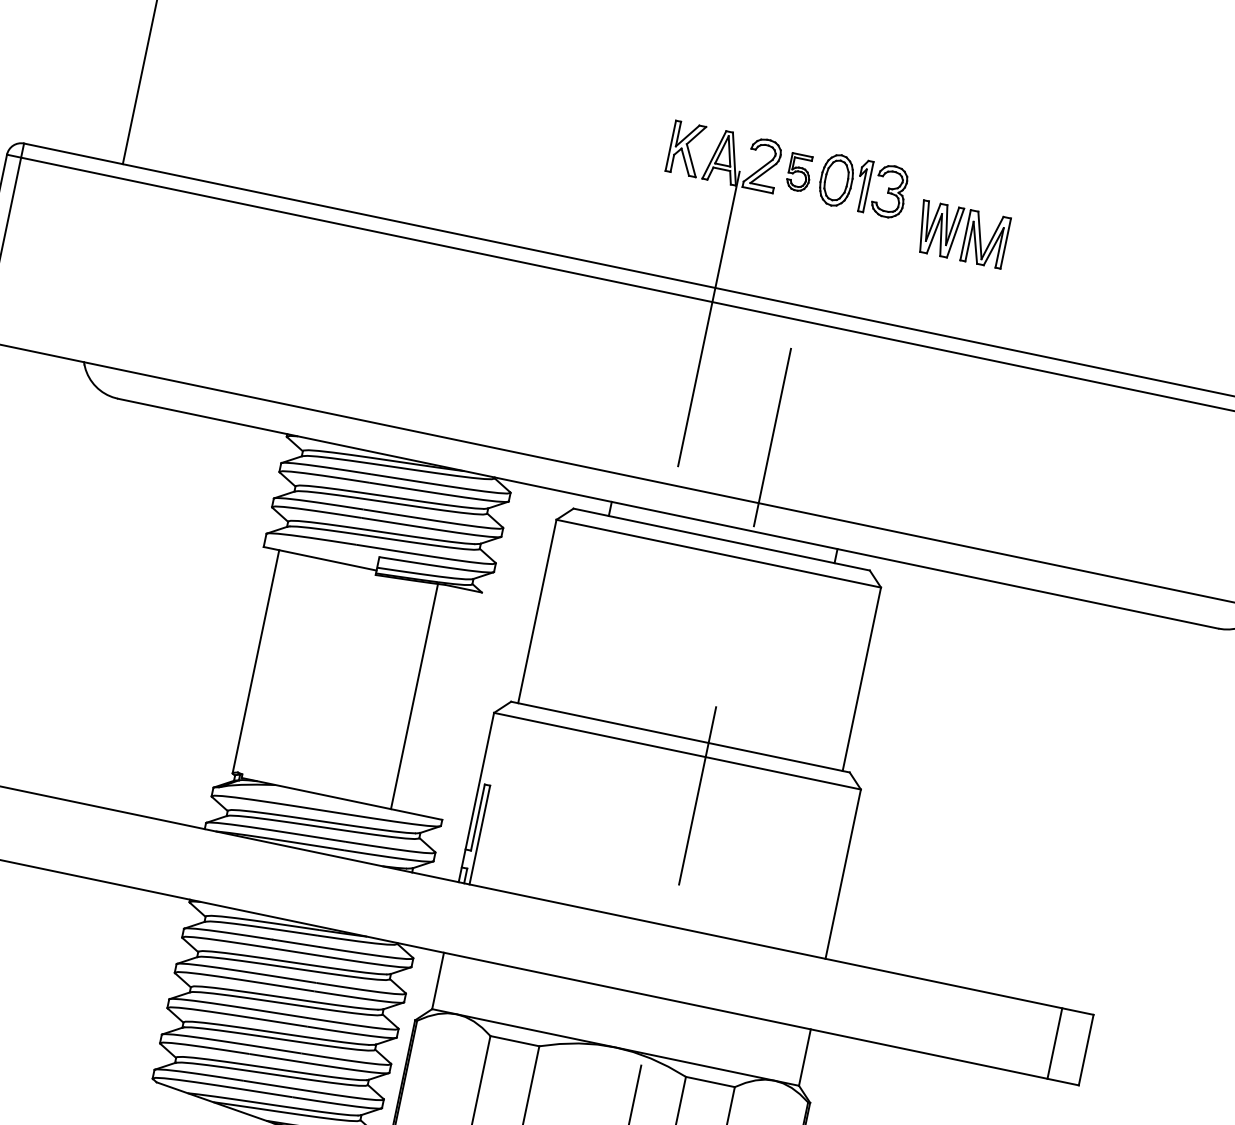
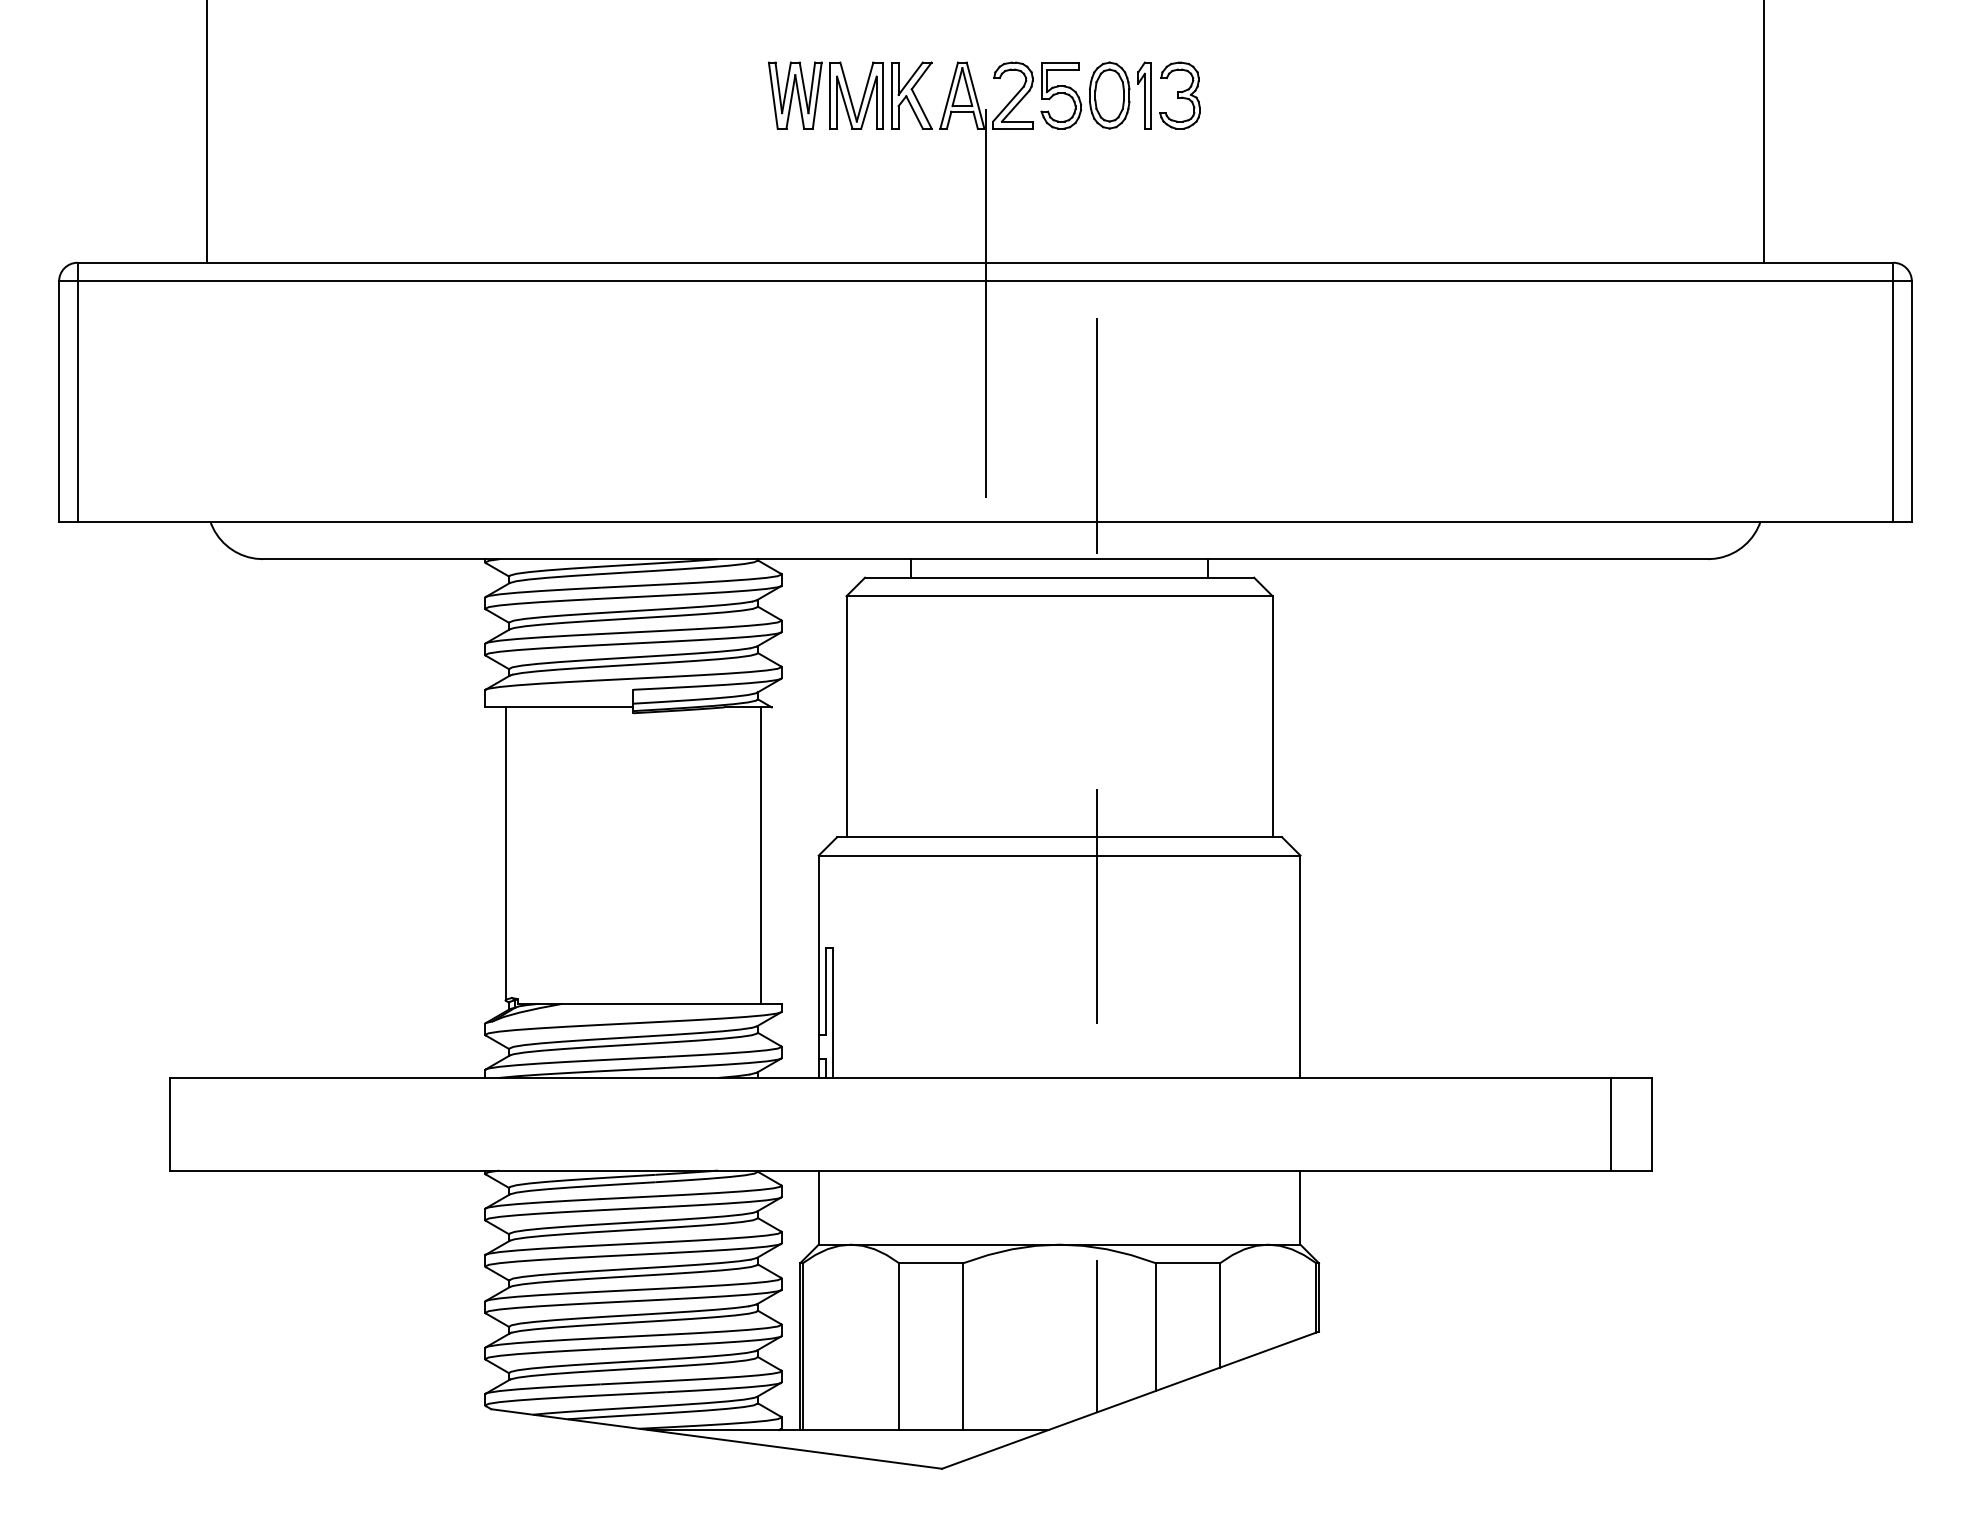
part: (799, 172) -> (1060, 95), size x1.43
part: (961, 234) -> (825, 95), moved
line: (414, 696) -> (761, 855), moved

